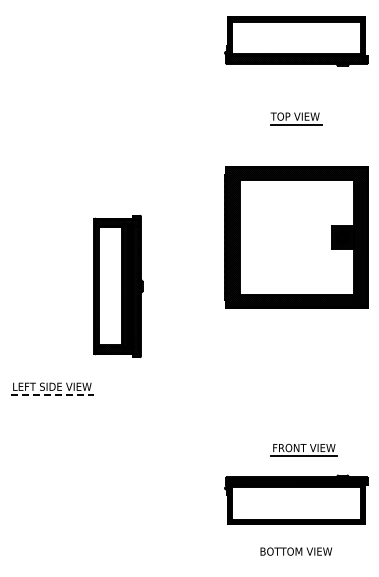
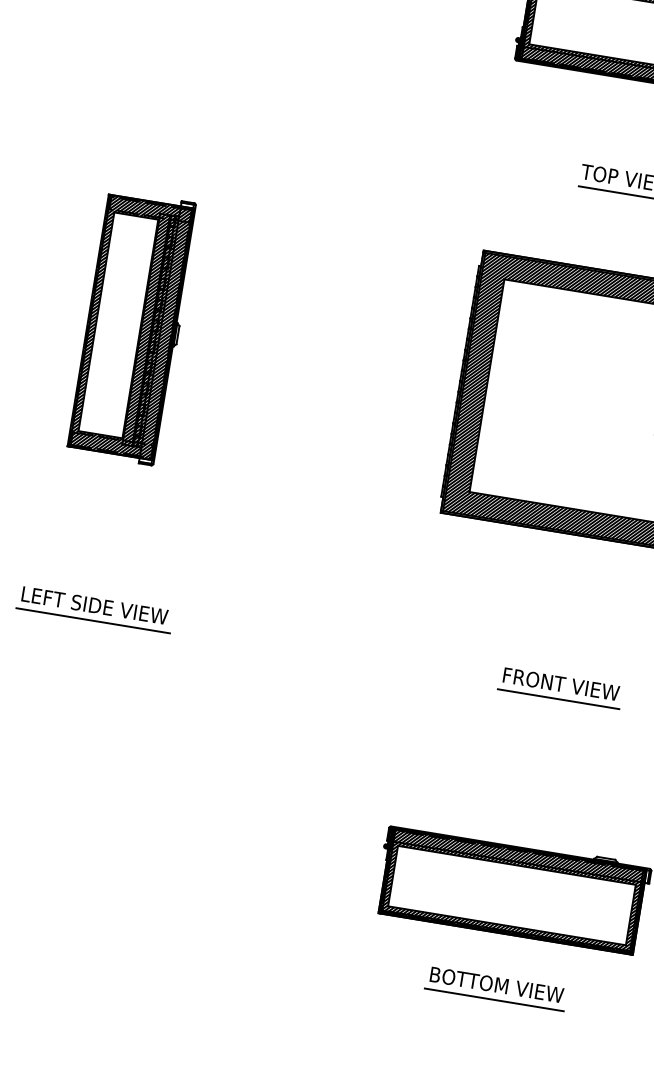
part: (118, 285) -> (133, 326), moved
line: (53, 394) -> (94, 620), dashed -> solid
part: (303, 449) -> (559, 686), moved
line: (295, 559) -> (492, 999), added

